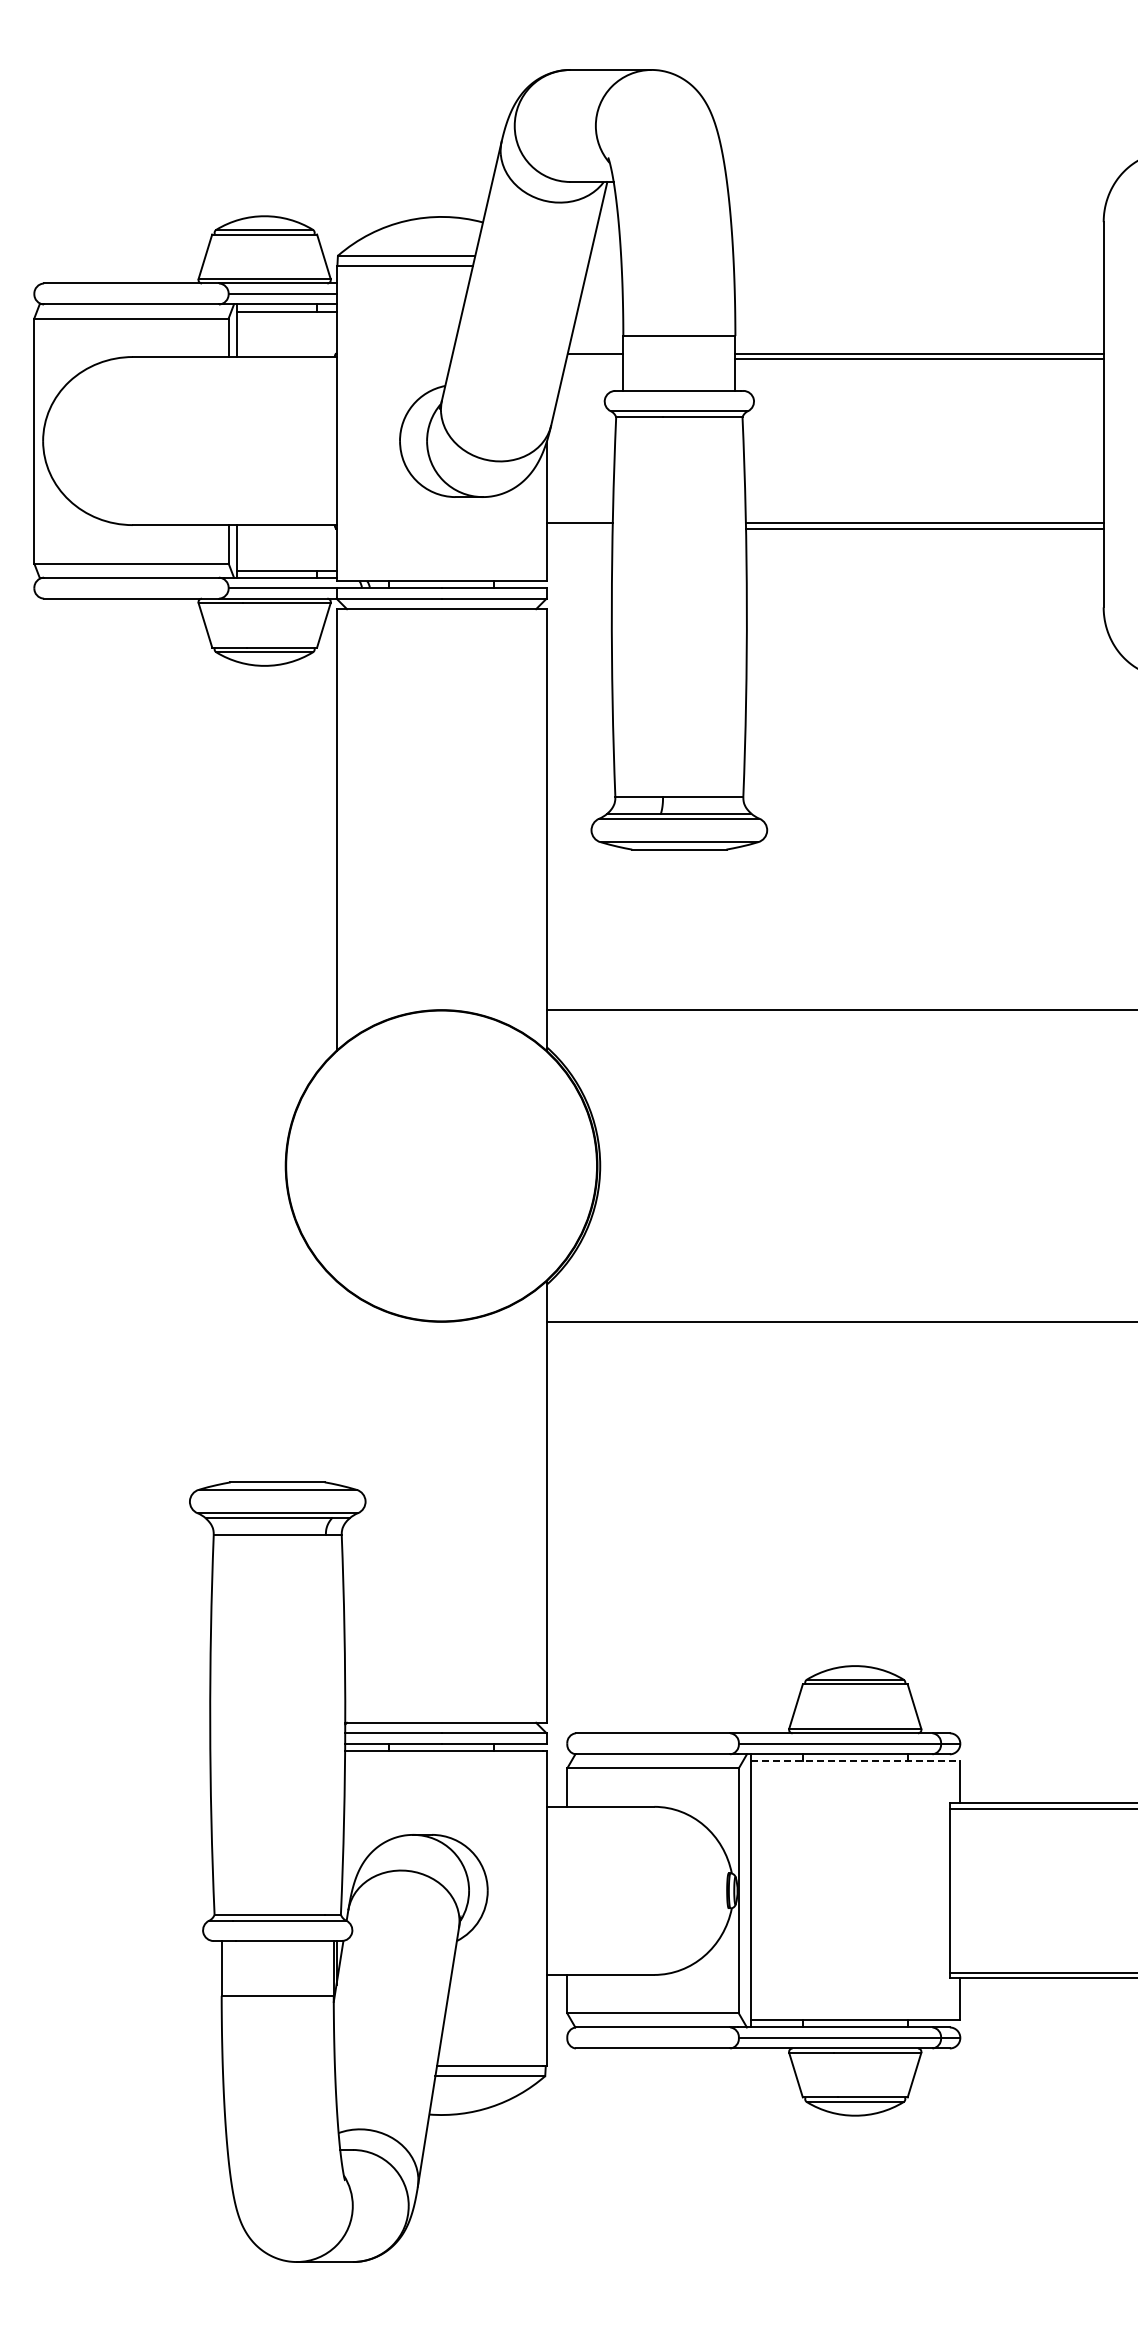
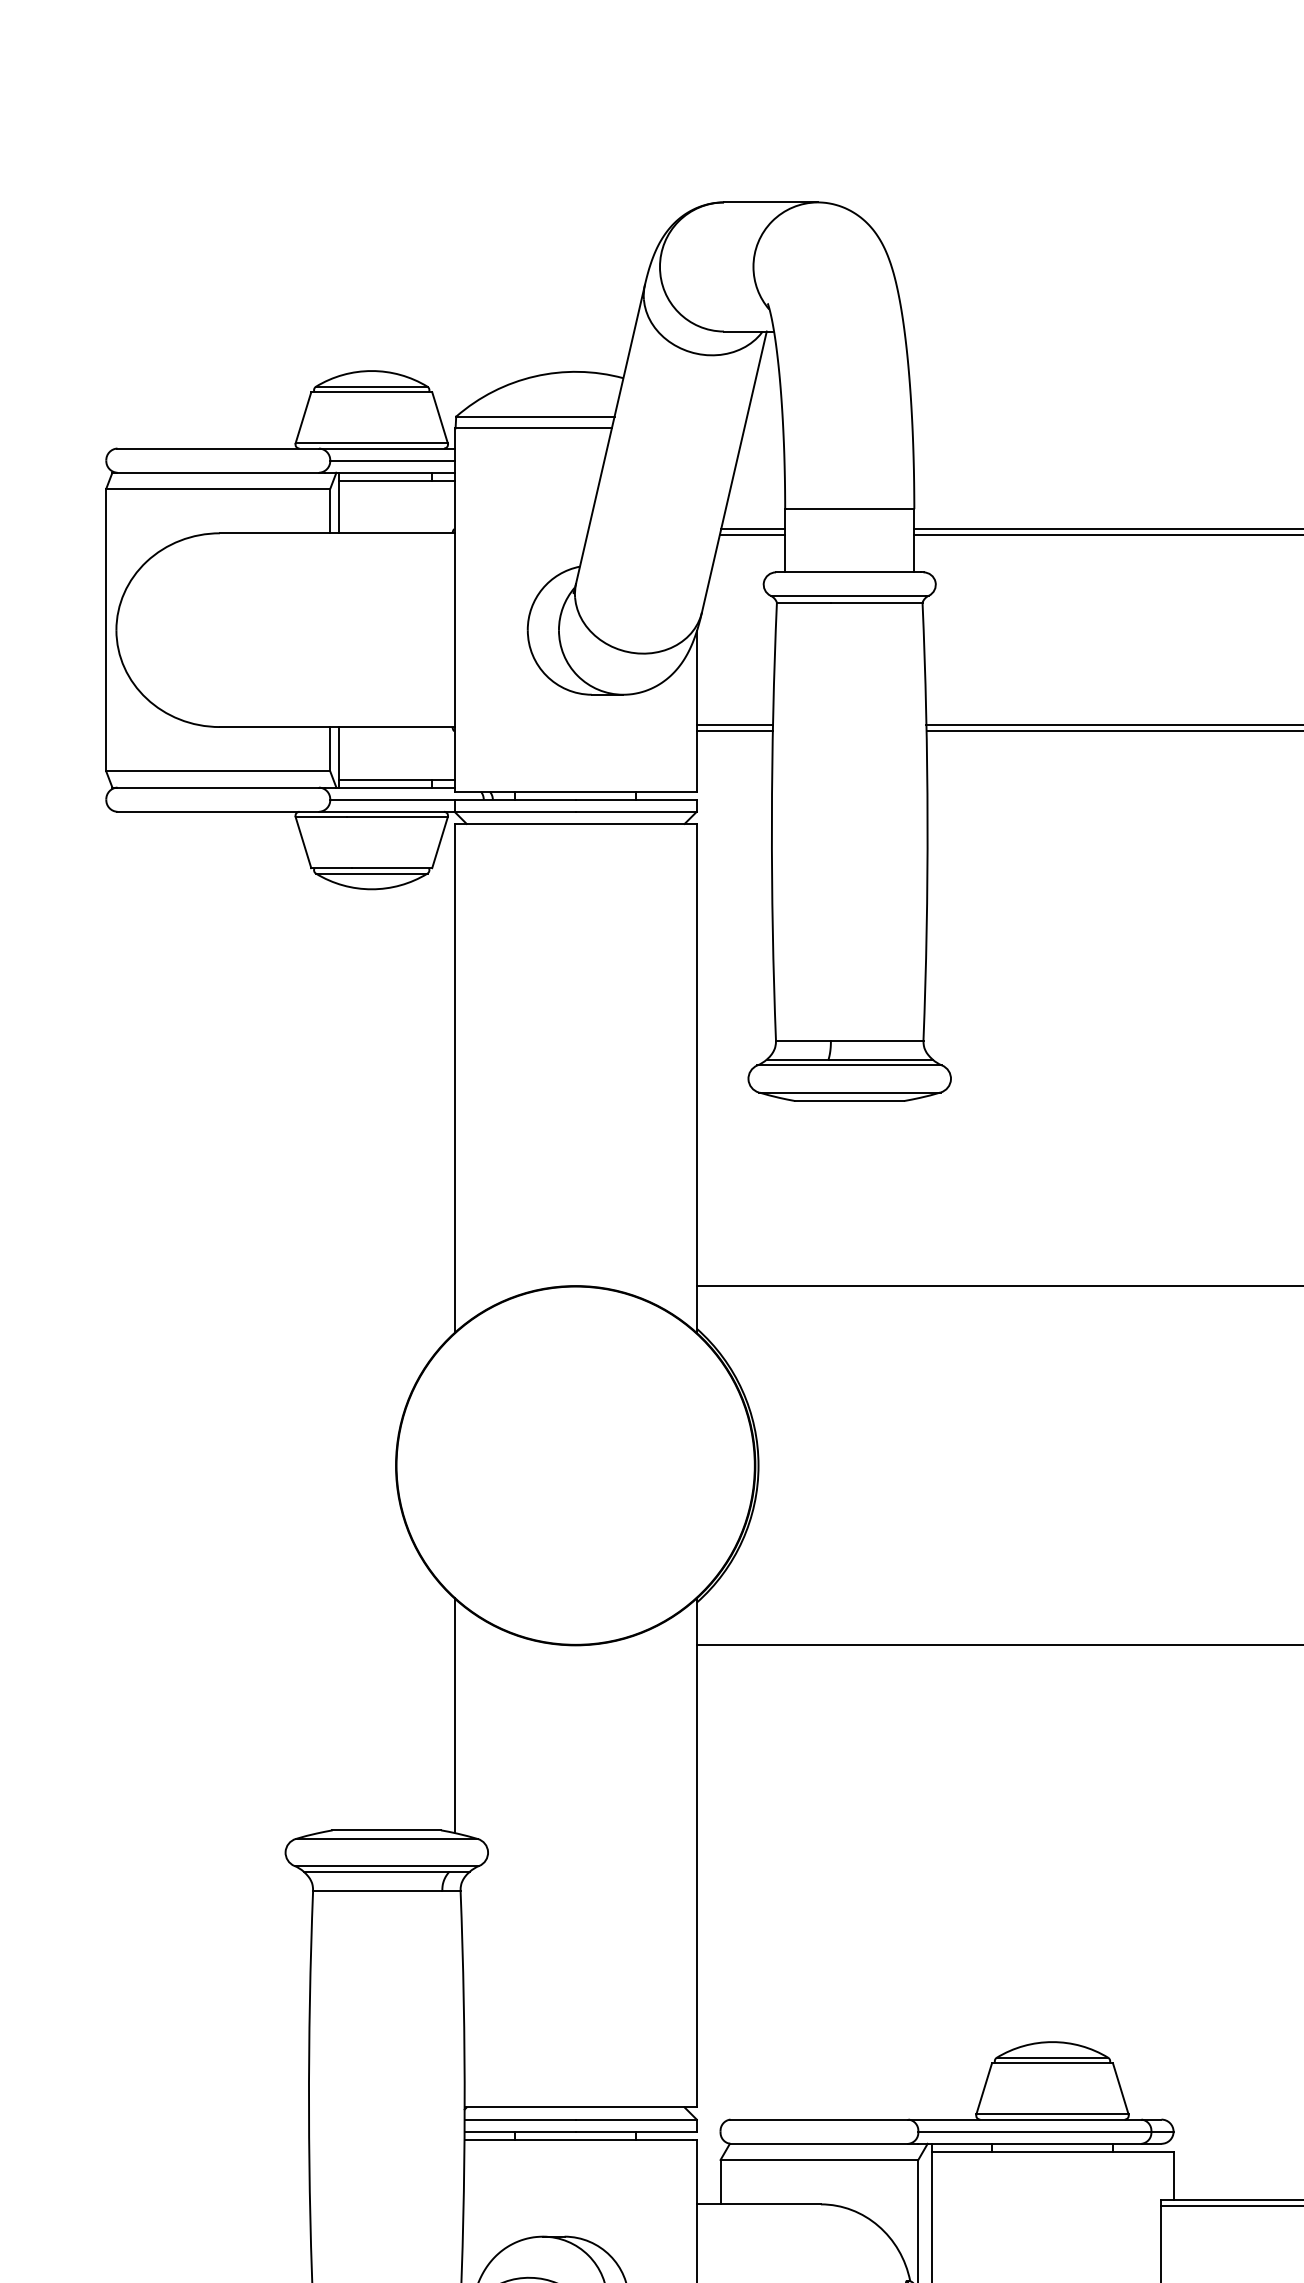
line: (594, 358) -> (751, 535), added
line: (579, 528) -> (734, 730), added
line: (336, 1382) -> (454, 1715), added
line: (855, 1761) -> (1052, 2152), dashed -> solid

